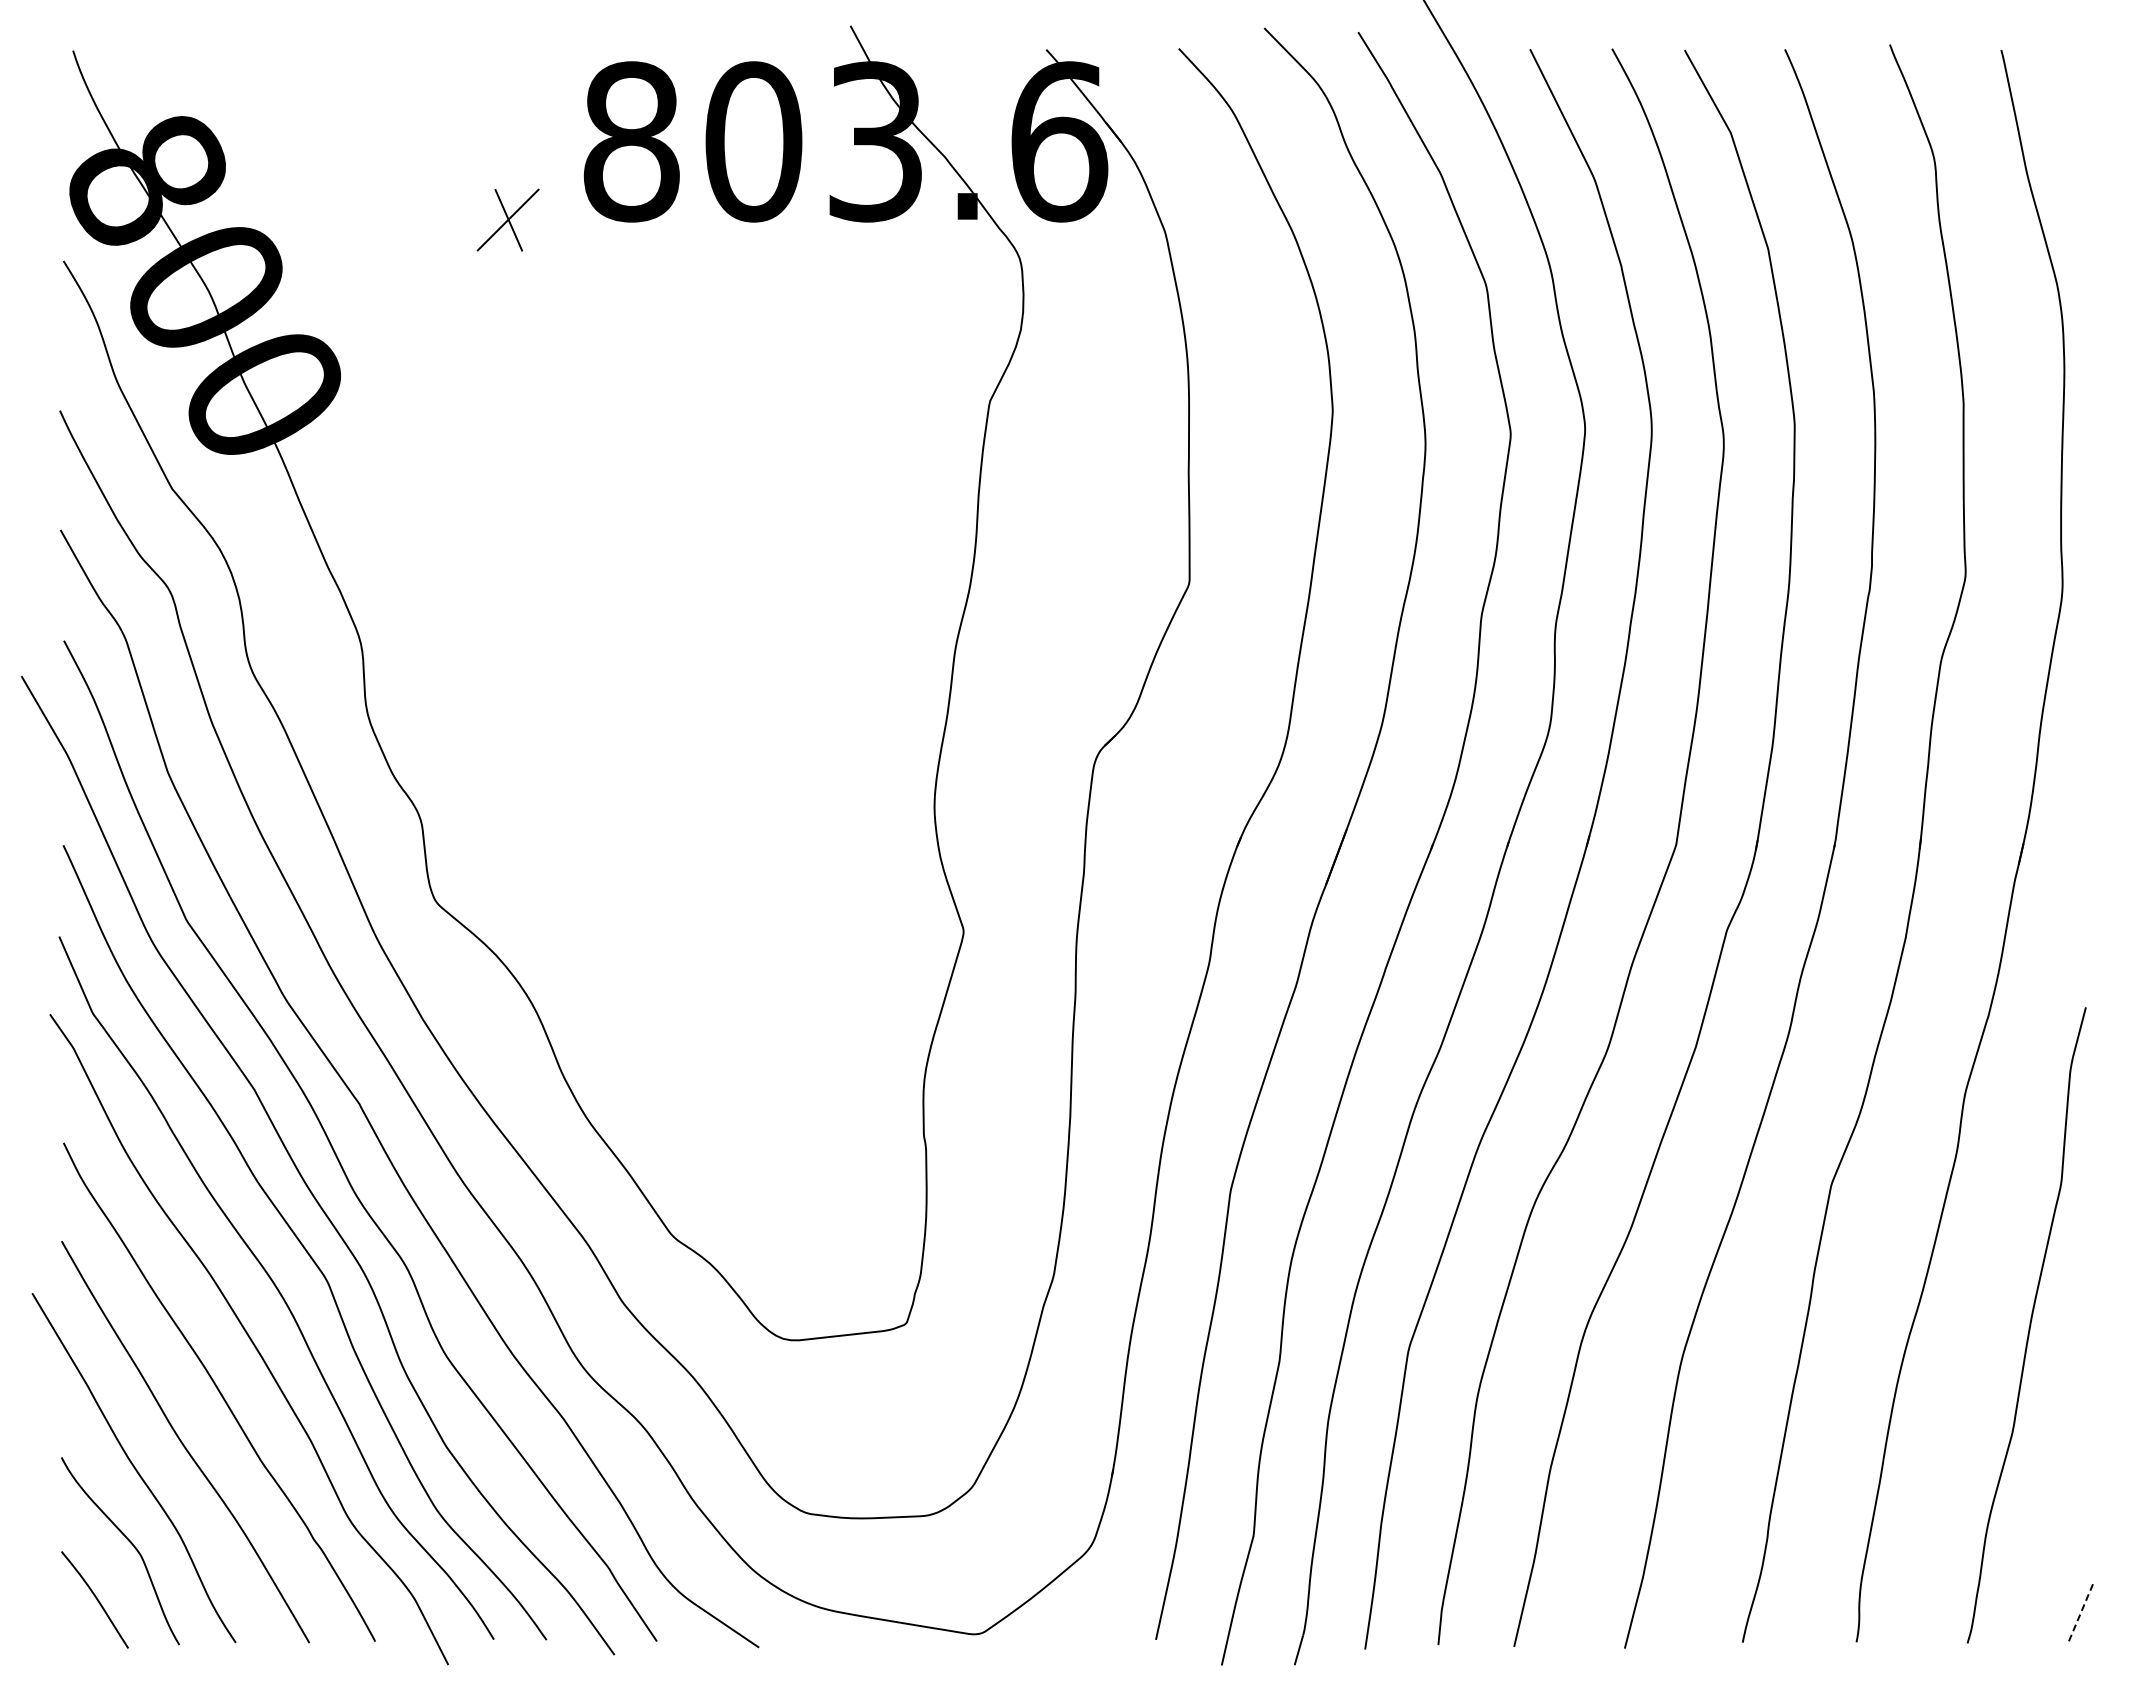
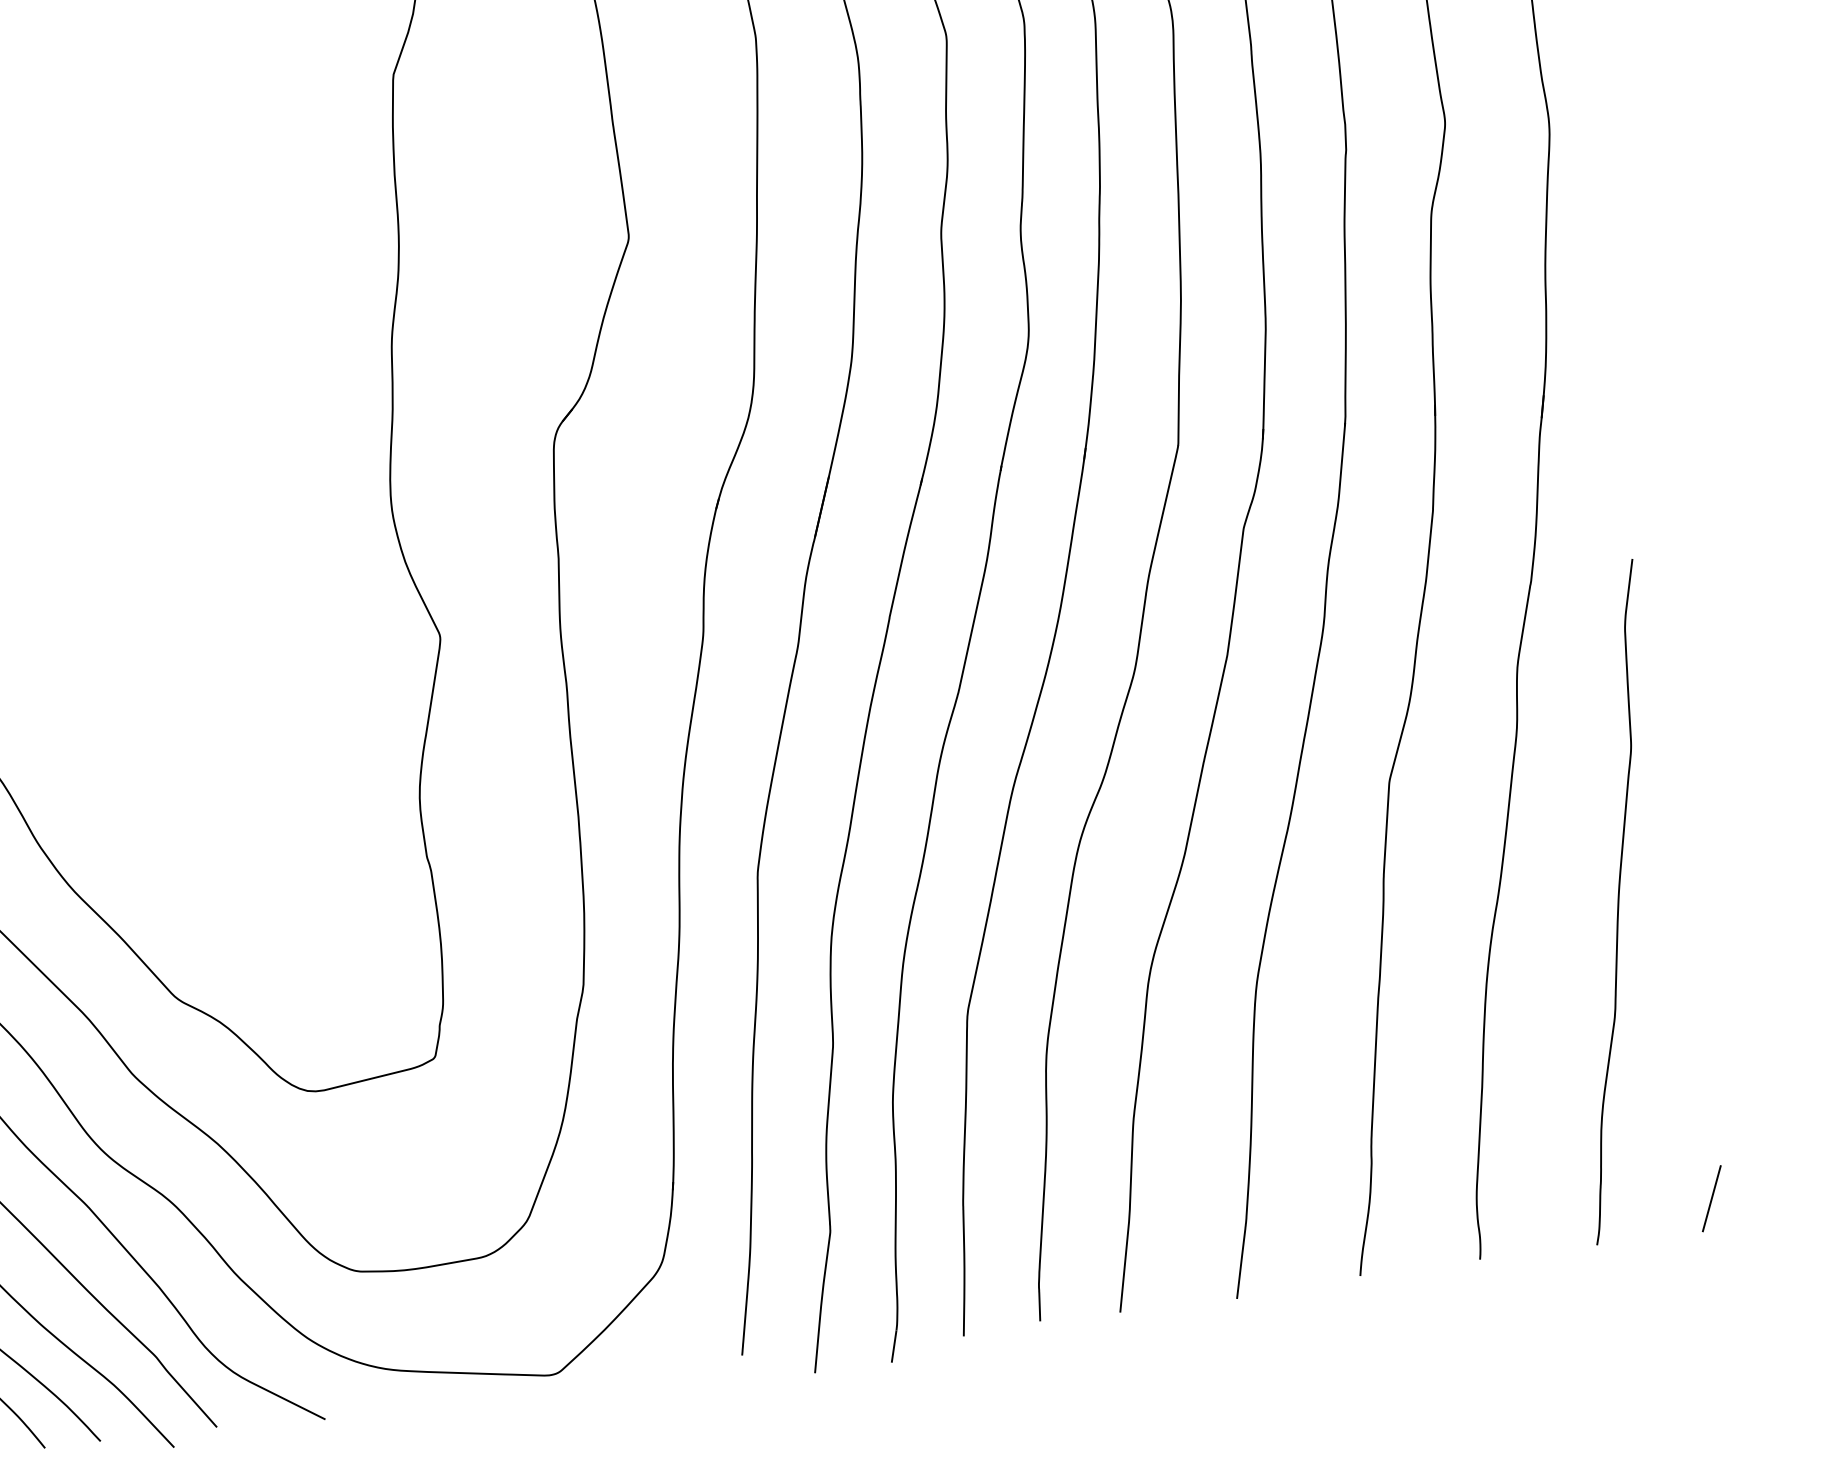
line: (2080, 1614) -> (1712, 1198), dashed -> solid

